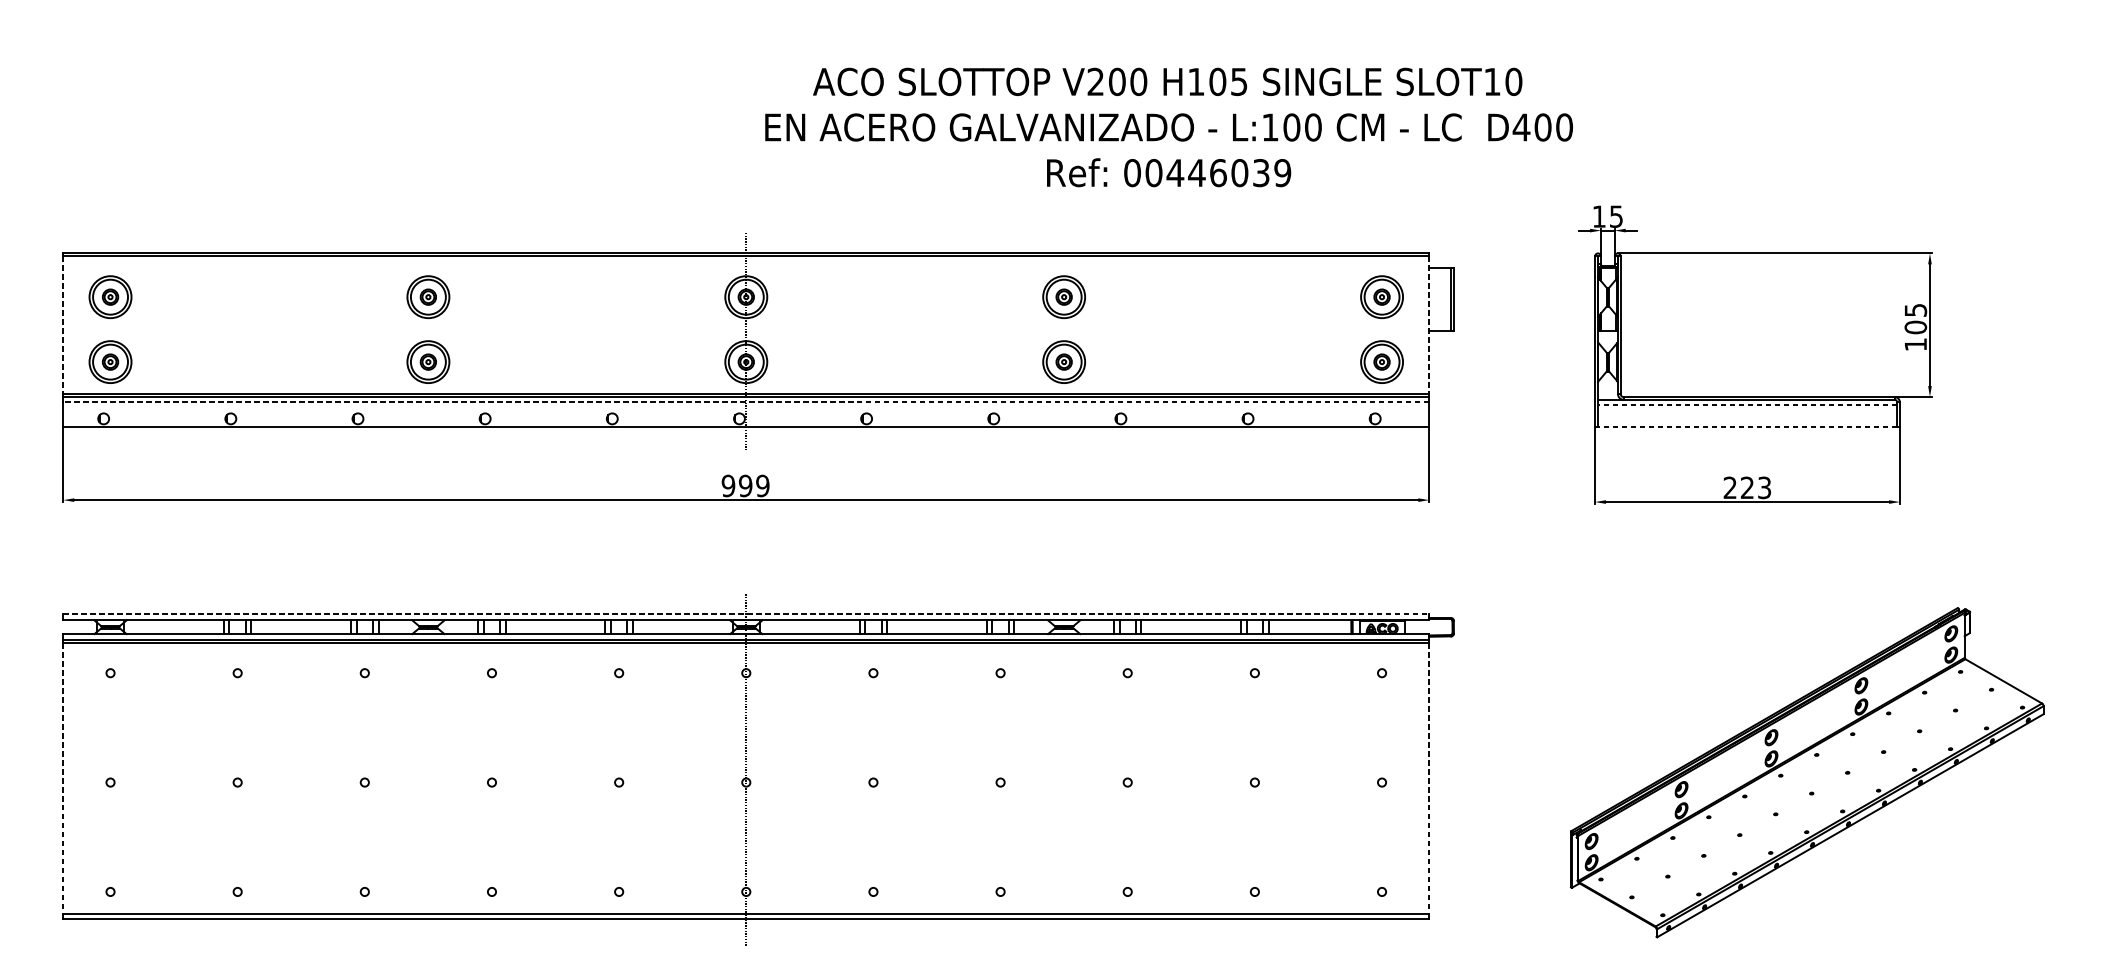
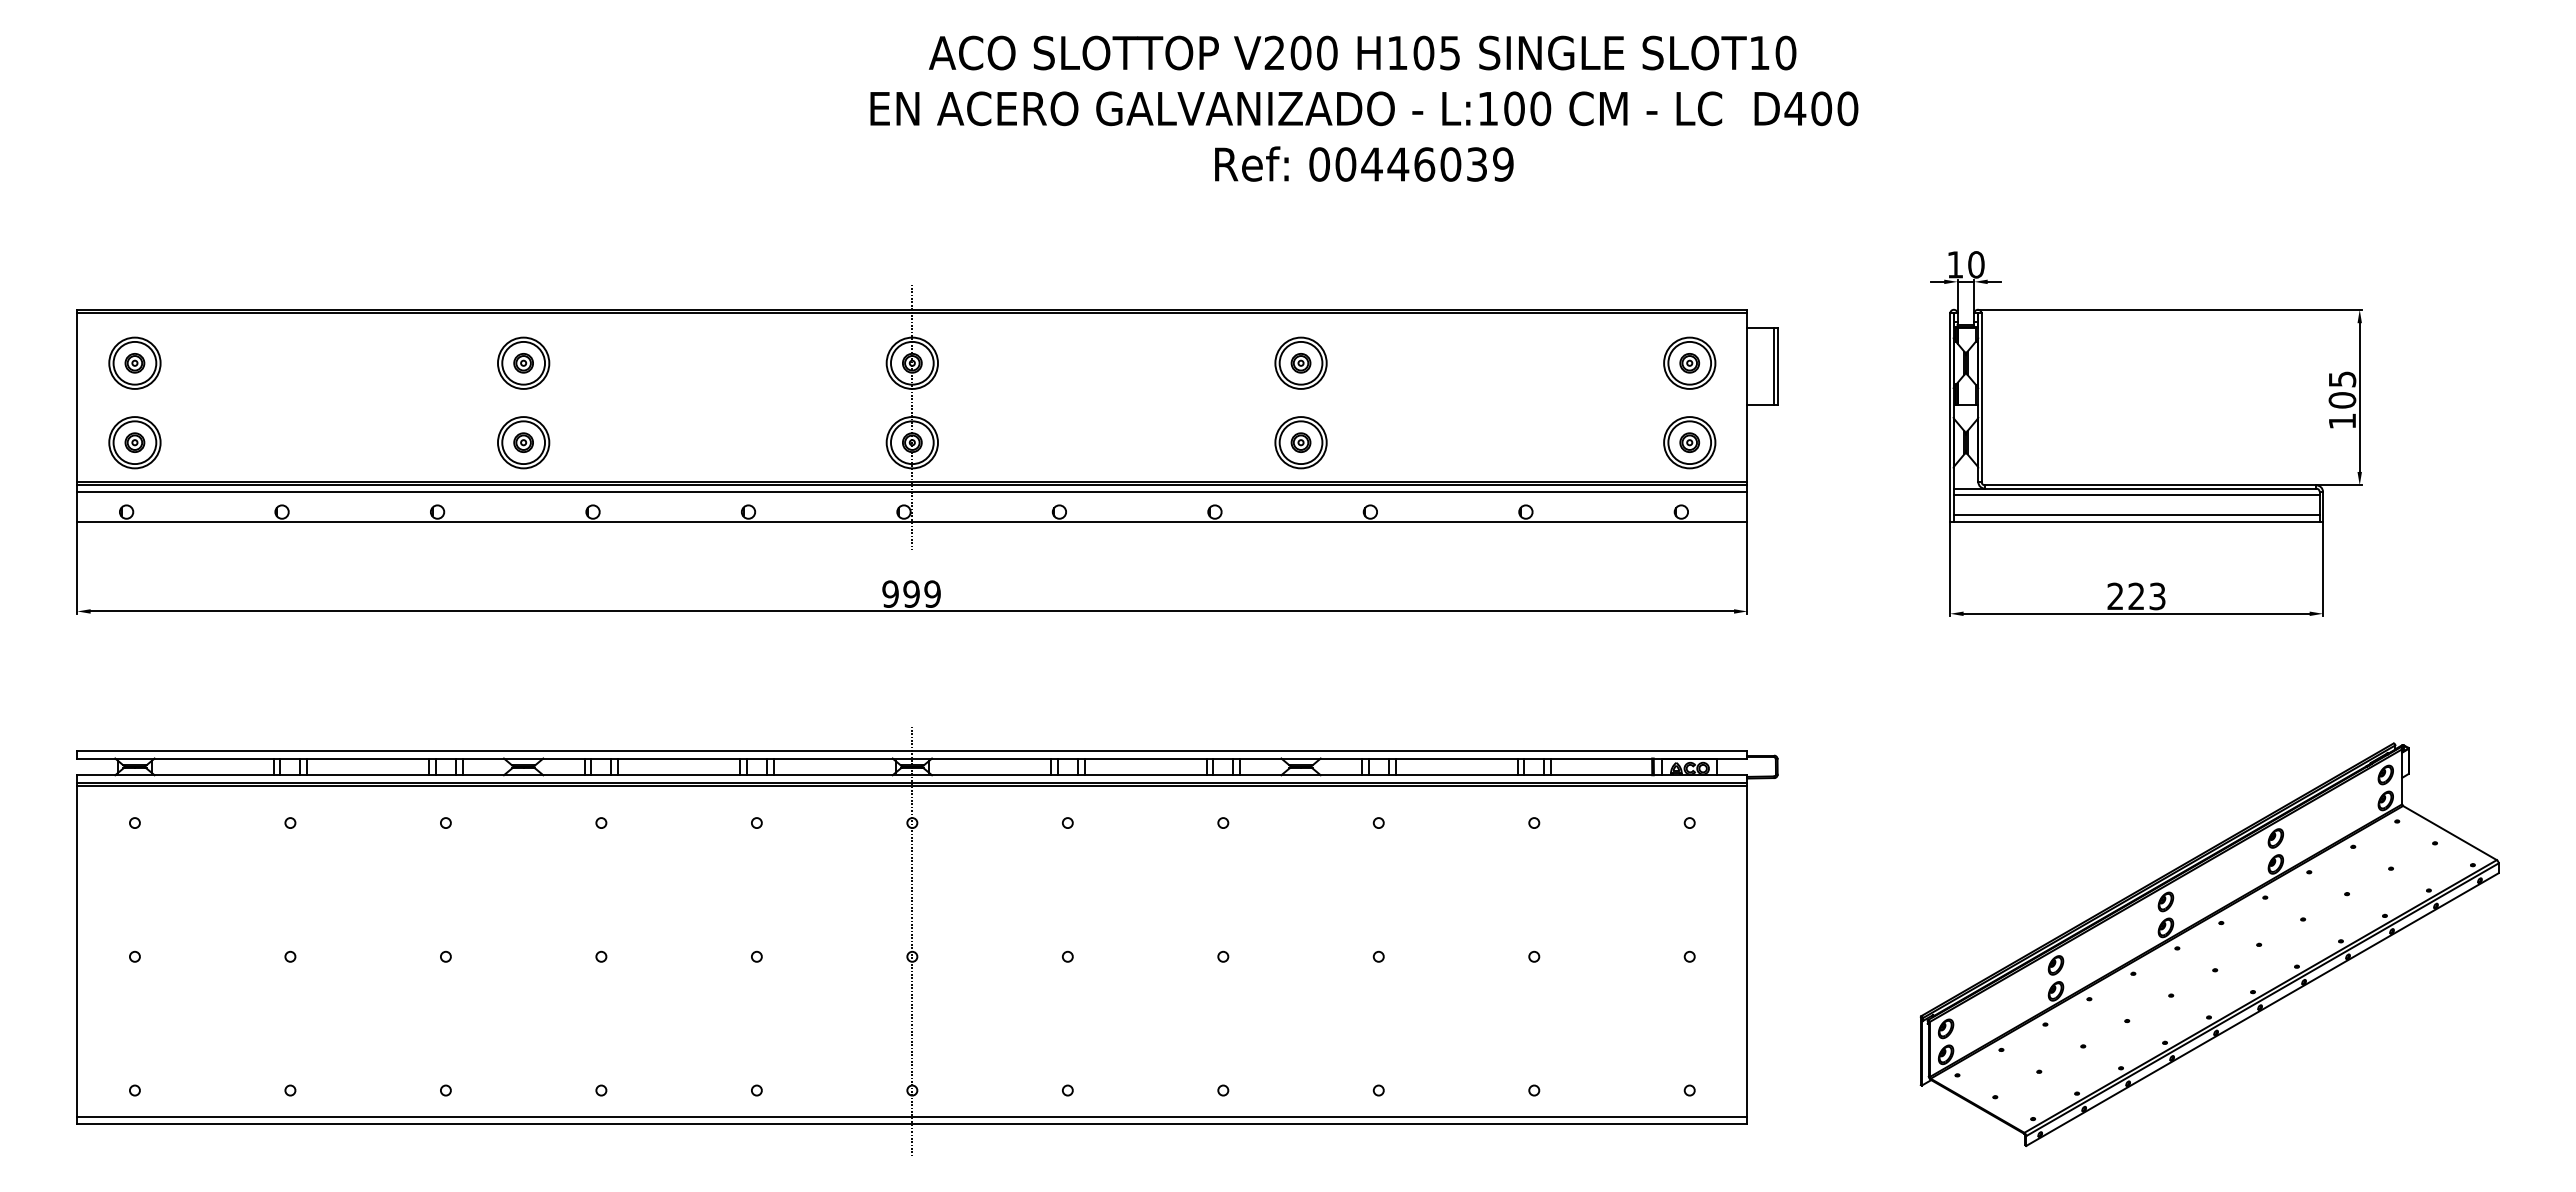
text: (1169, 127) -> (1364, 108), moved
text: (1616, 216) -> (1976, 264), 15 -> 10
line: (63, 325) -> (77, 398), dashed -> solid
line: (1429, 325) -> (1747, 398), dashed -> solid
line: (745, 402) -> (911, 492), dashed -> solid
line: (1747, 405) -> (2136, 495), dashed -> solid
line: (1747, 421) -> (2136, 515), added
line: (1747, 427) -> (2136, 522), dashed -> solid
line: (746, 614) -> (912, 751), dashed -> solid
line: (63, 778) -> (77, 951), dashed -> solid
line: (1429, 778) -> (1747, 951), dashed -> solid

